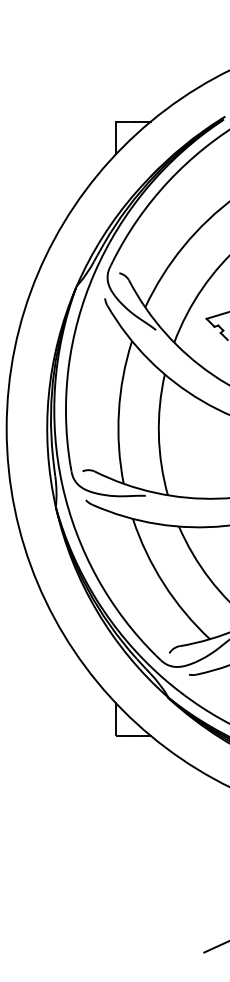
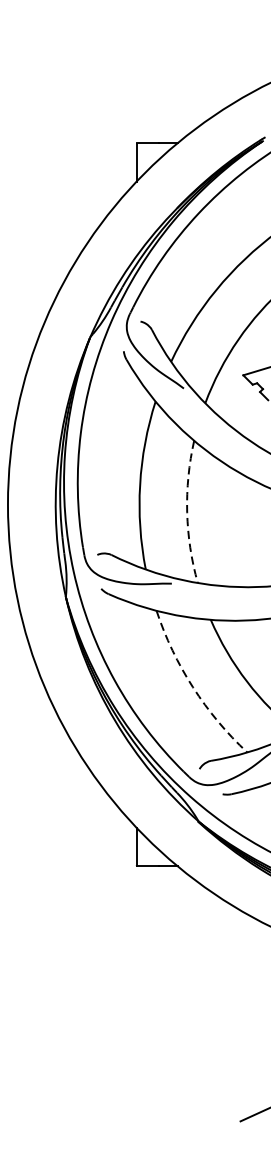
arc: (158, 435) -> (186, 512), solid -> dashed
arc: (163, 583) -> (192, 686), solid -> dashed

